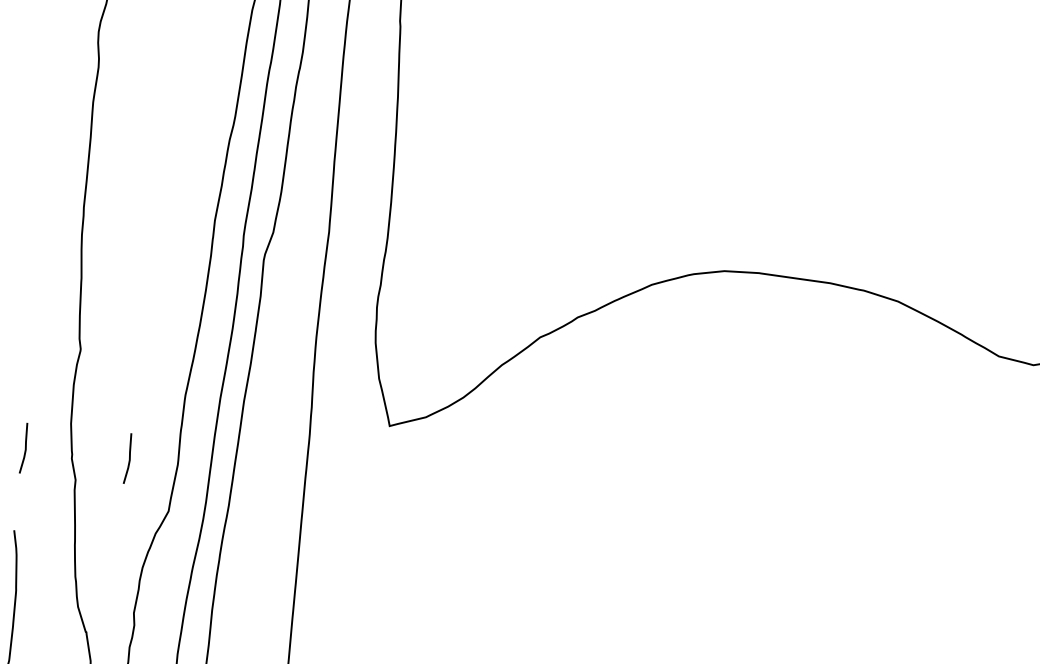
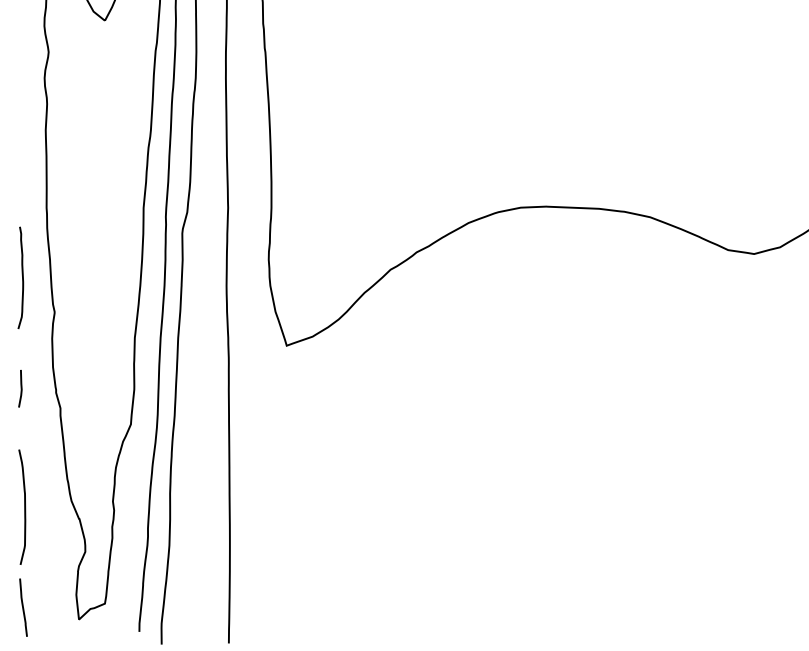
curve: (41, 298) -> (22, 277), added
line: (128, 458) -> (97, 388), removed

